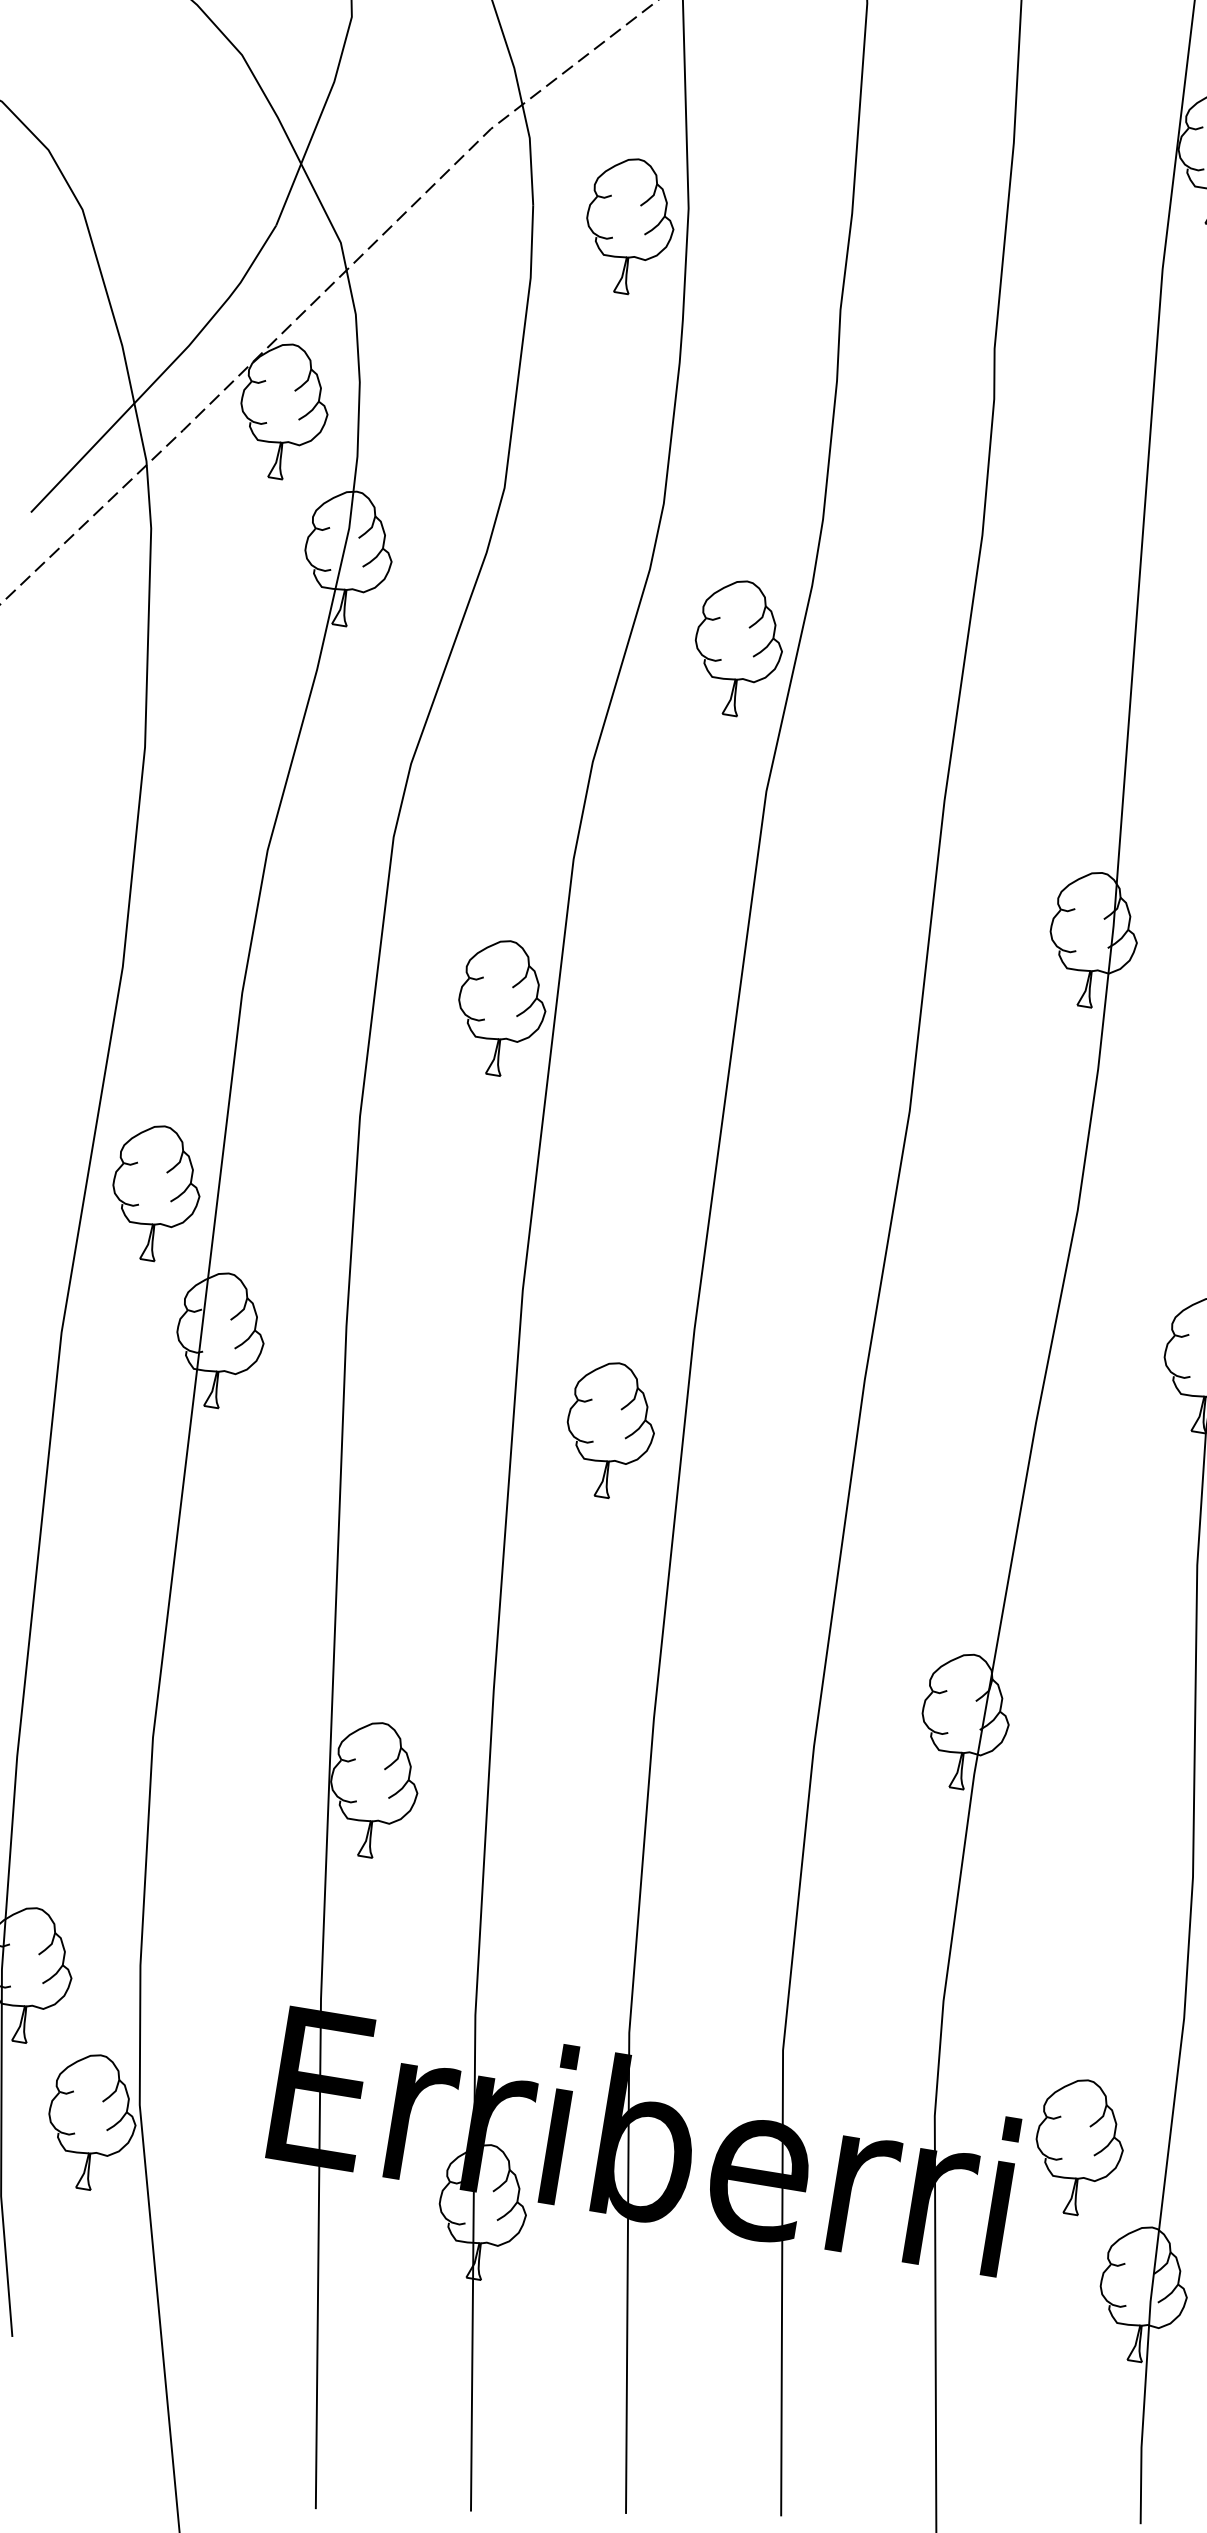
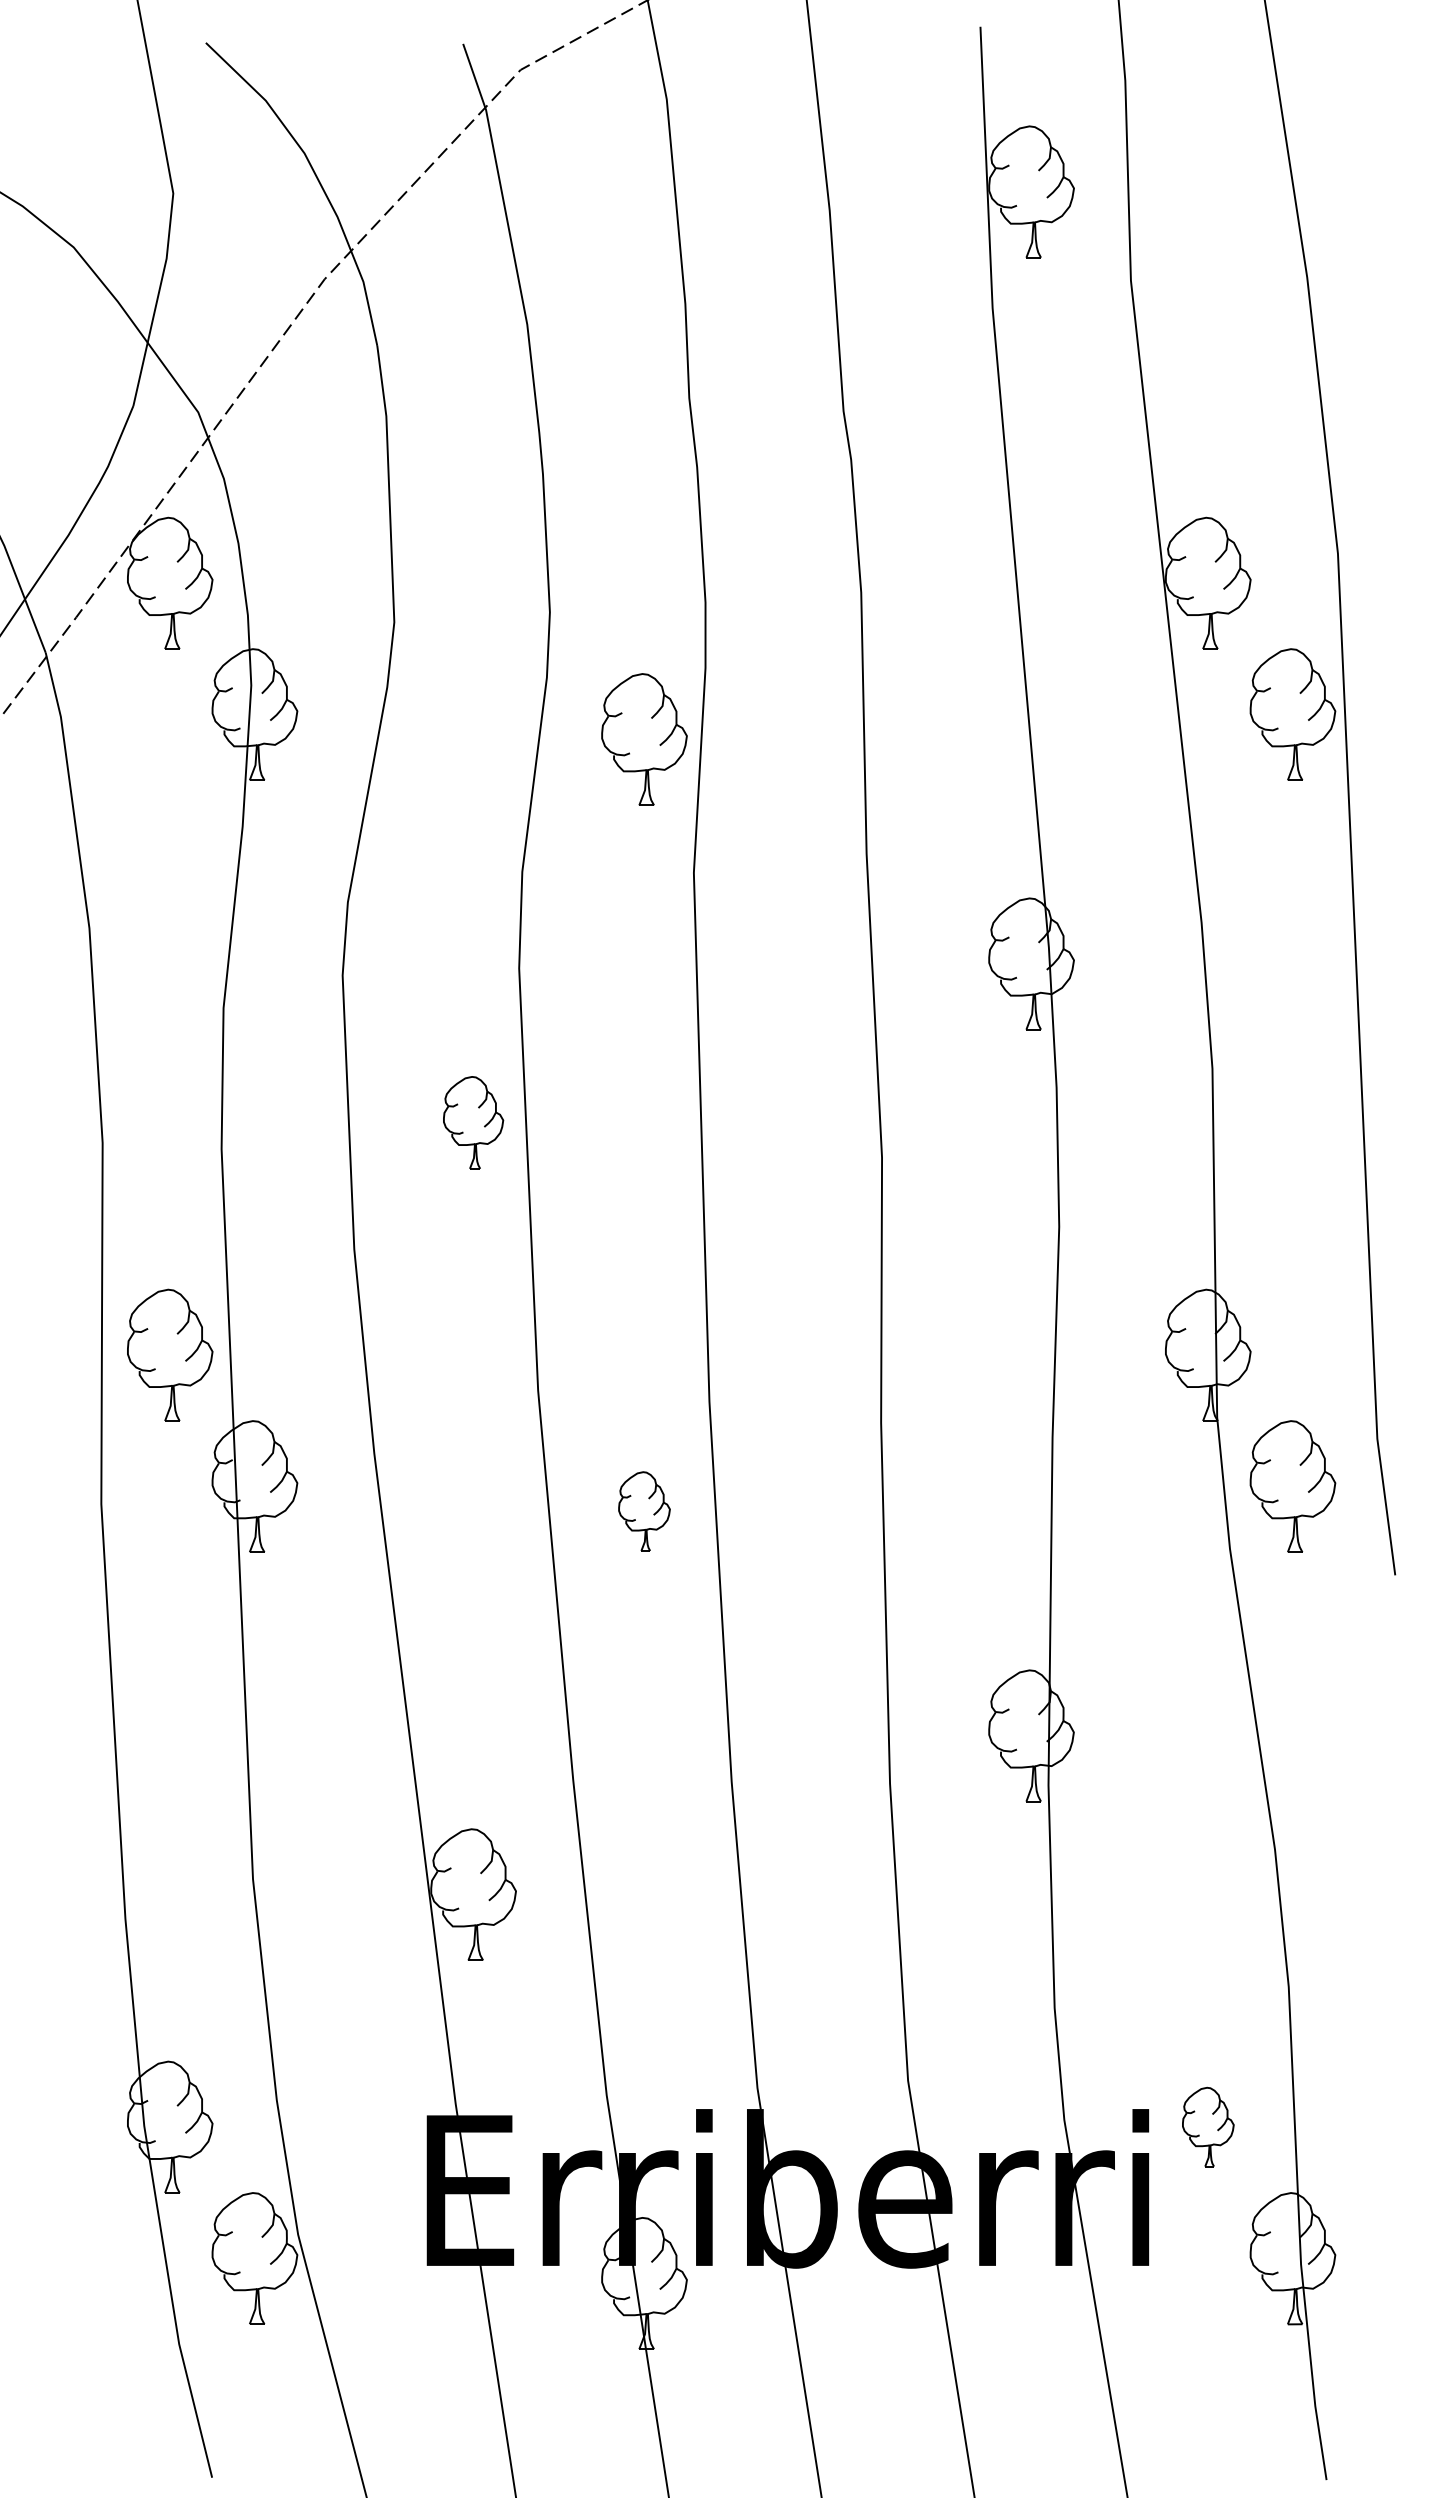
part: (629, 225) -> (473, 350), removed
part: (501, 1007) -> (473, 1122), size x0.7
part: (610, 1430) -> (644, 1511), size x0.6
part: (1079, 2146) -> (1208, 2126), size x0.6

